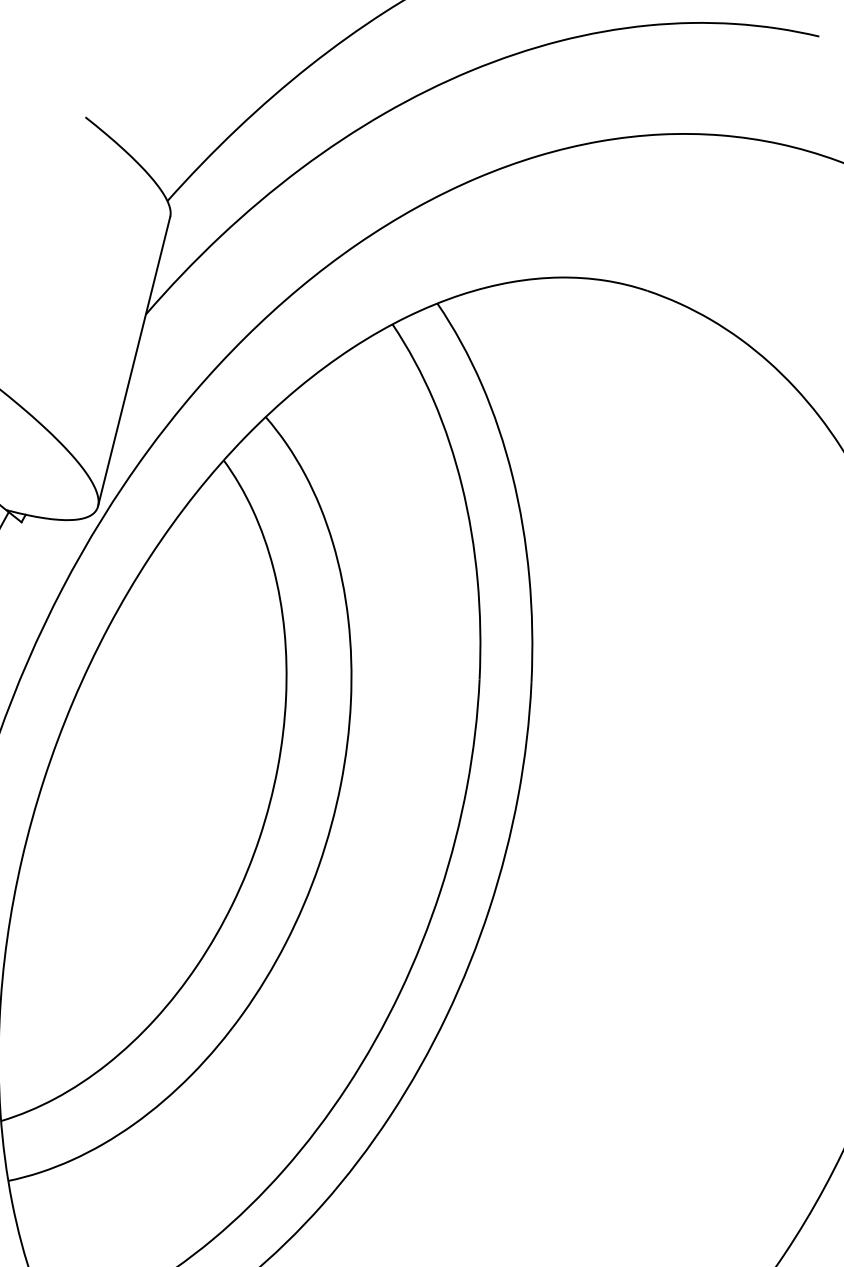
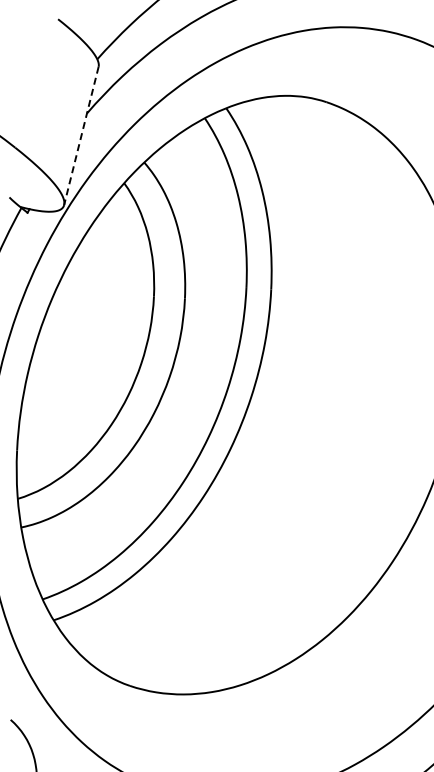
line: (134, 362) -> (81, 136), solid -> dashed

